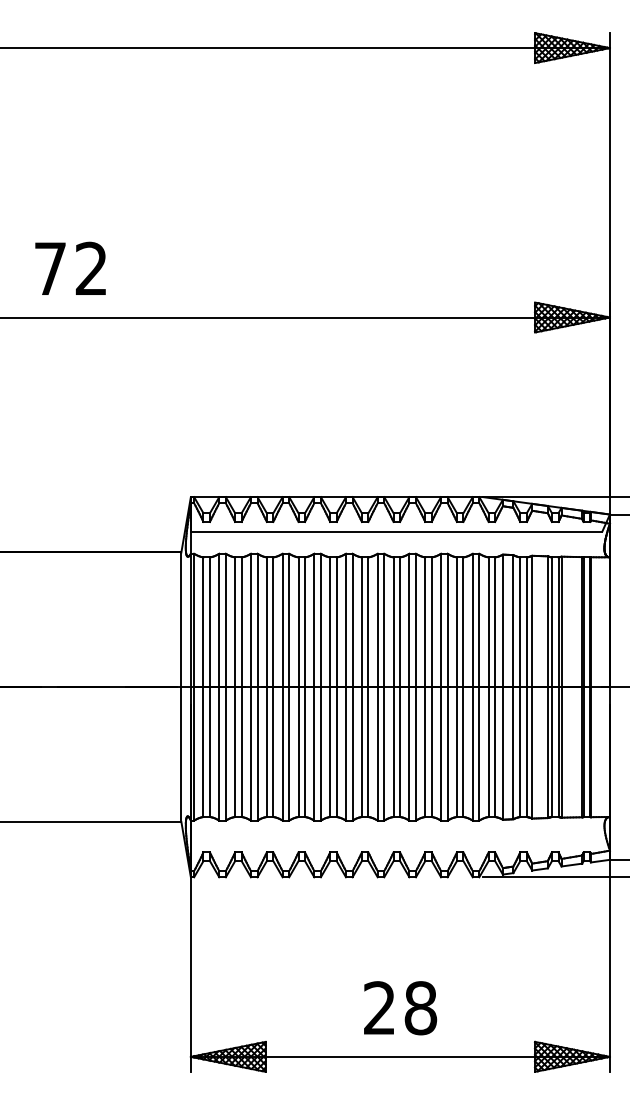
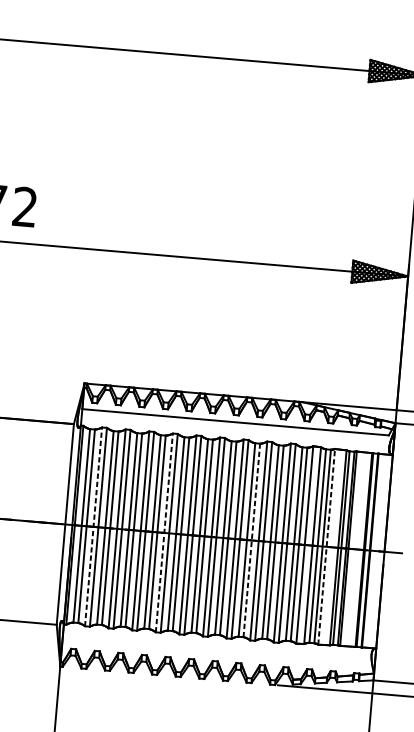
line: (219, 686) -> (93, 526), solid -> dashed
line: (314, 686) -> (164, 532), solid -> dashed
line: (532, 686) -> (326, 546), solid -> dashed
line: (431, 687) -> (251, 540), solid -> dashed

